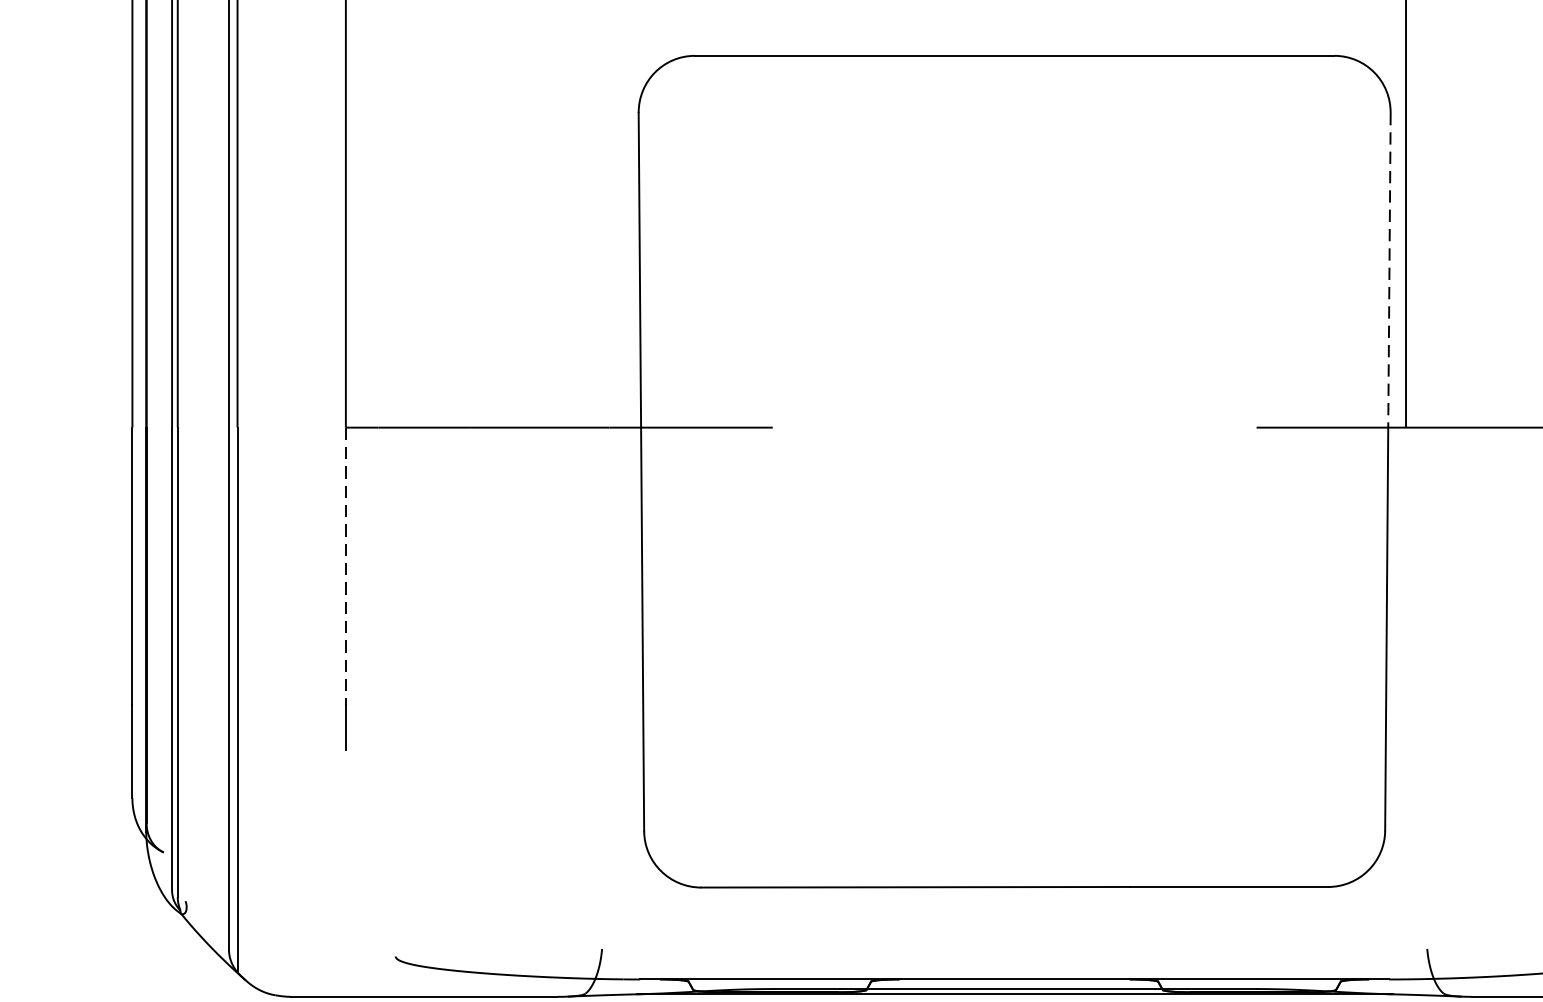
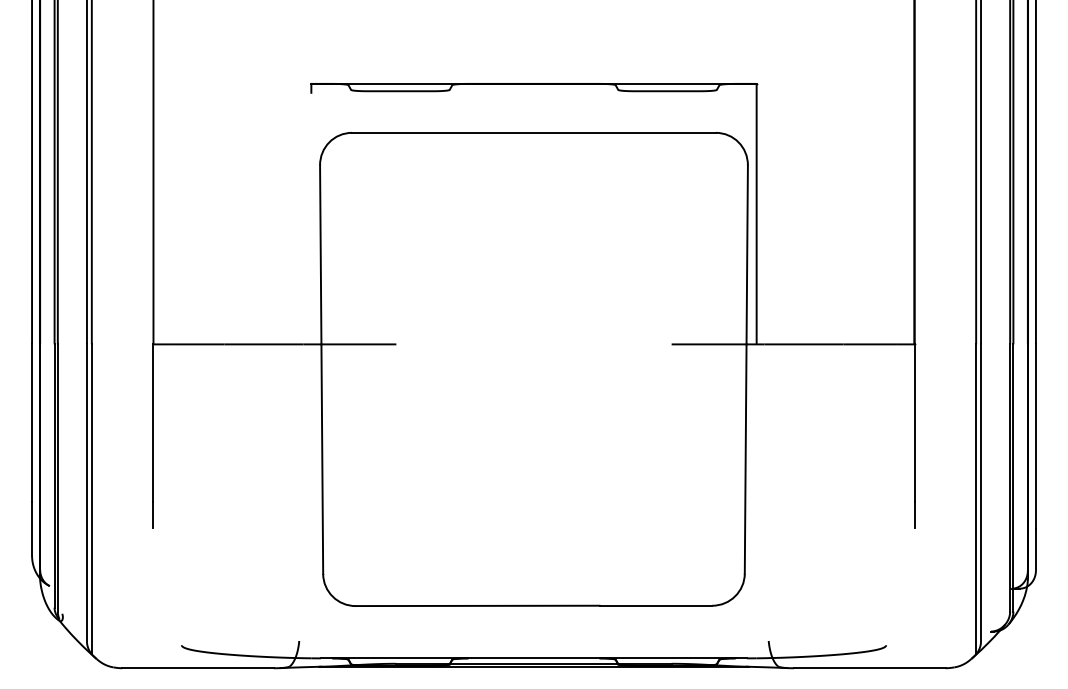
line: (1389, 269) -> (747, 254), dashed -> solid
line: (345, 566) -> (153, 423), dashed -> solid

